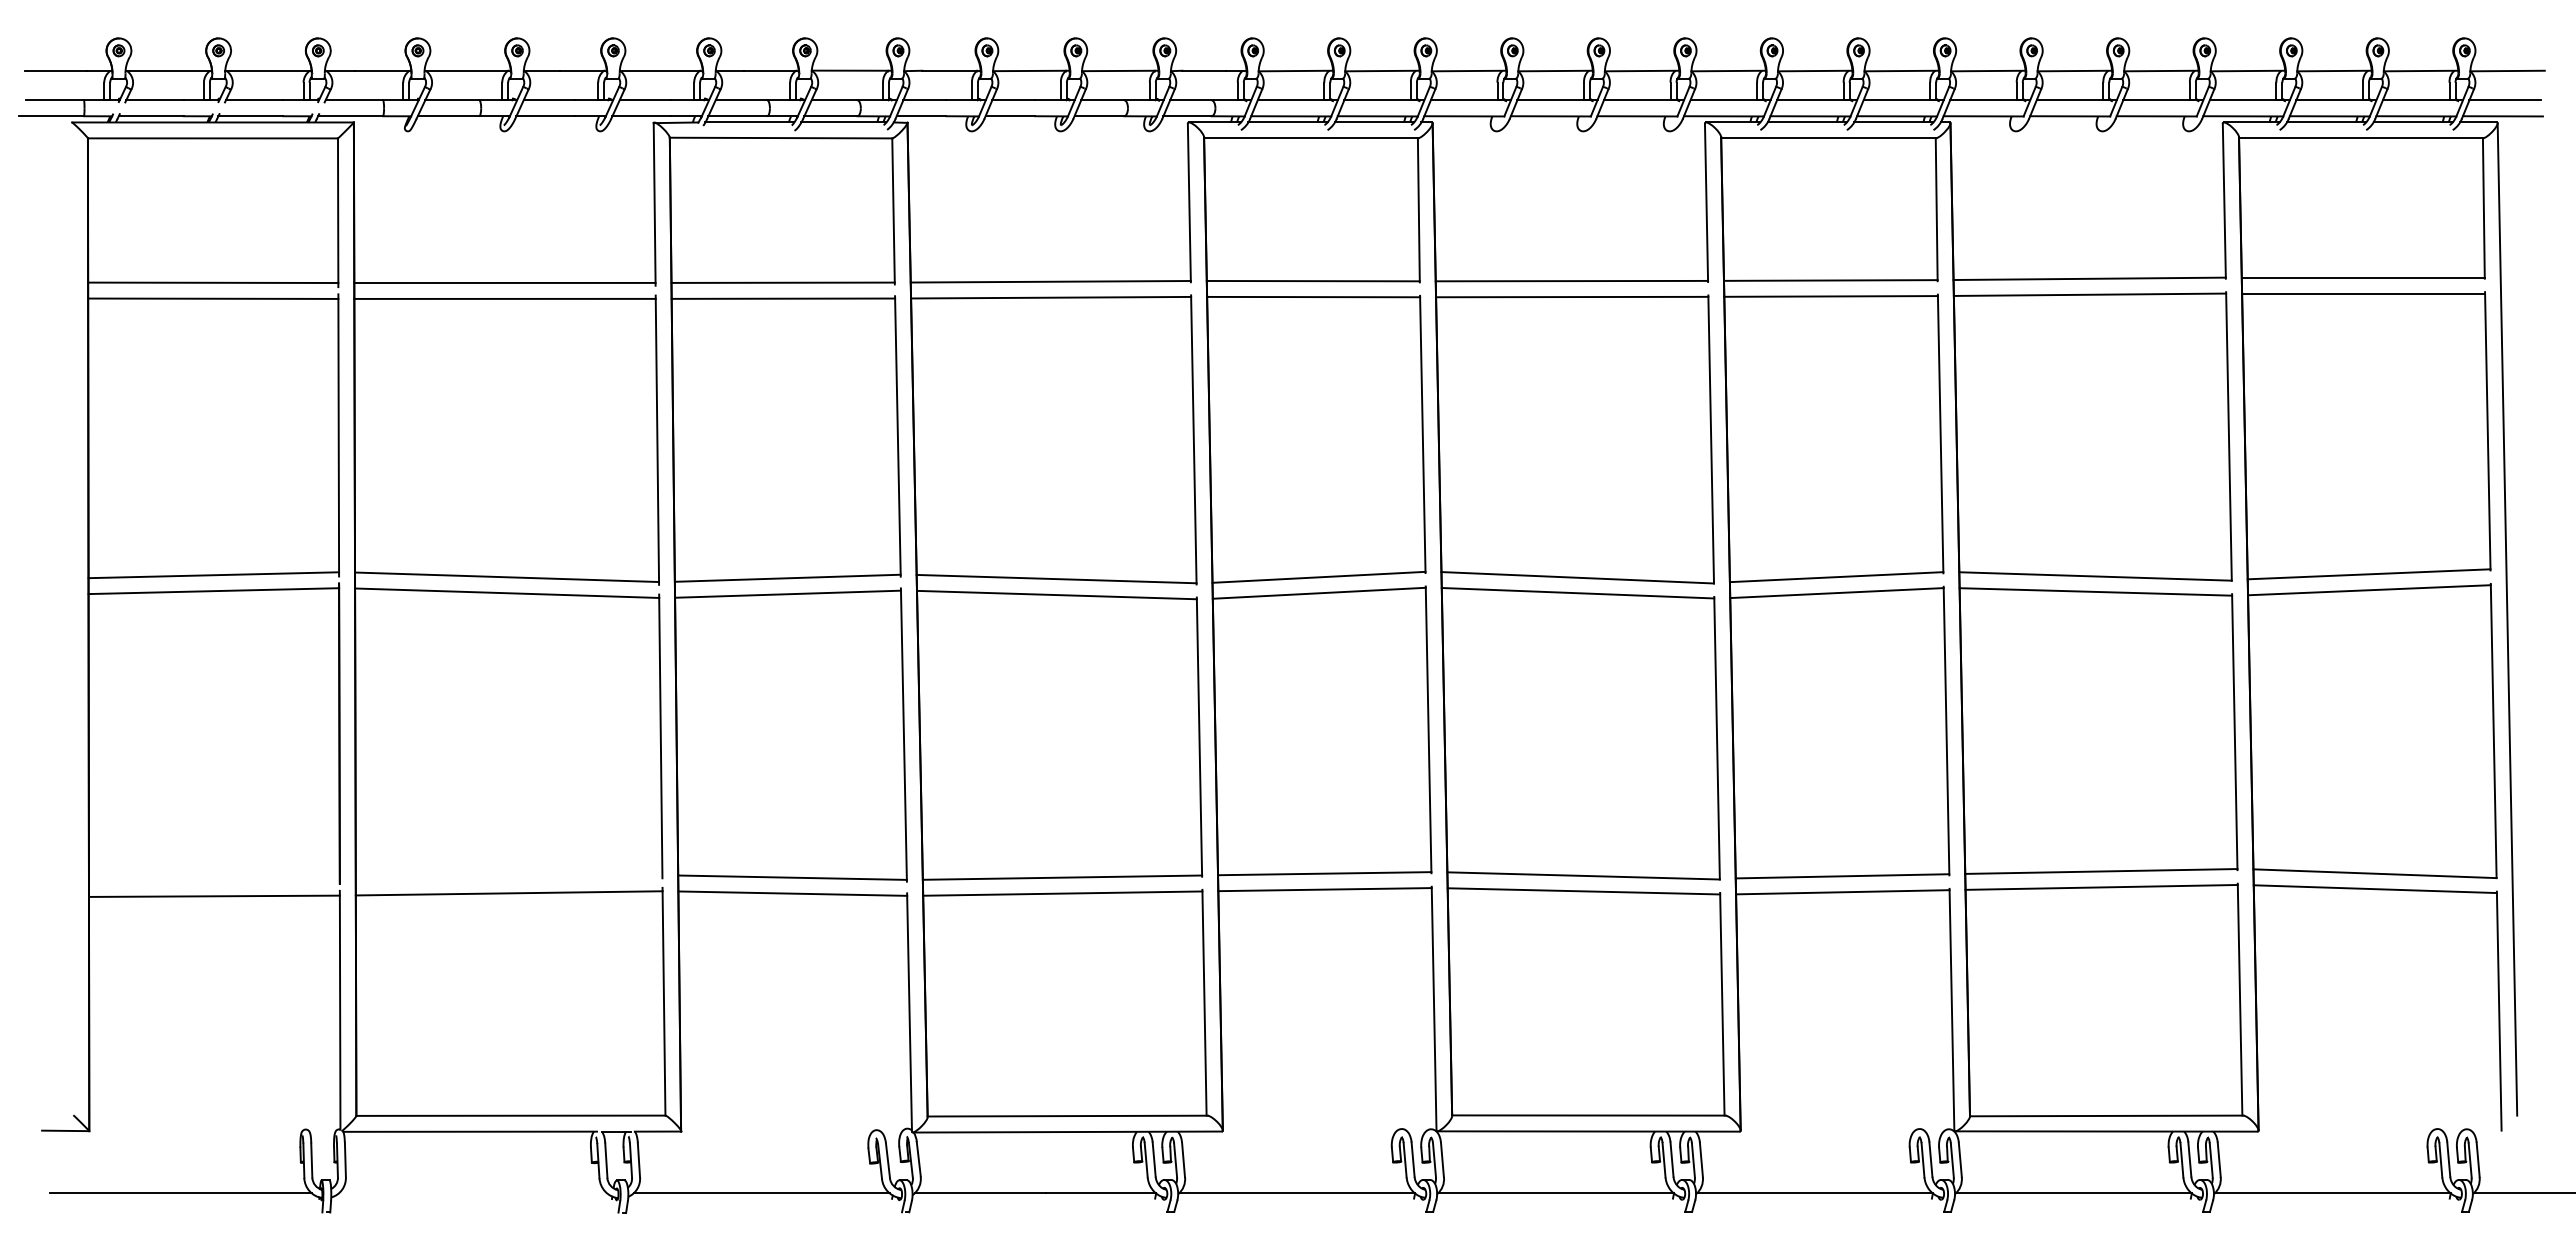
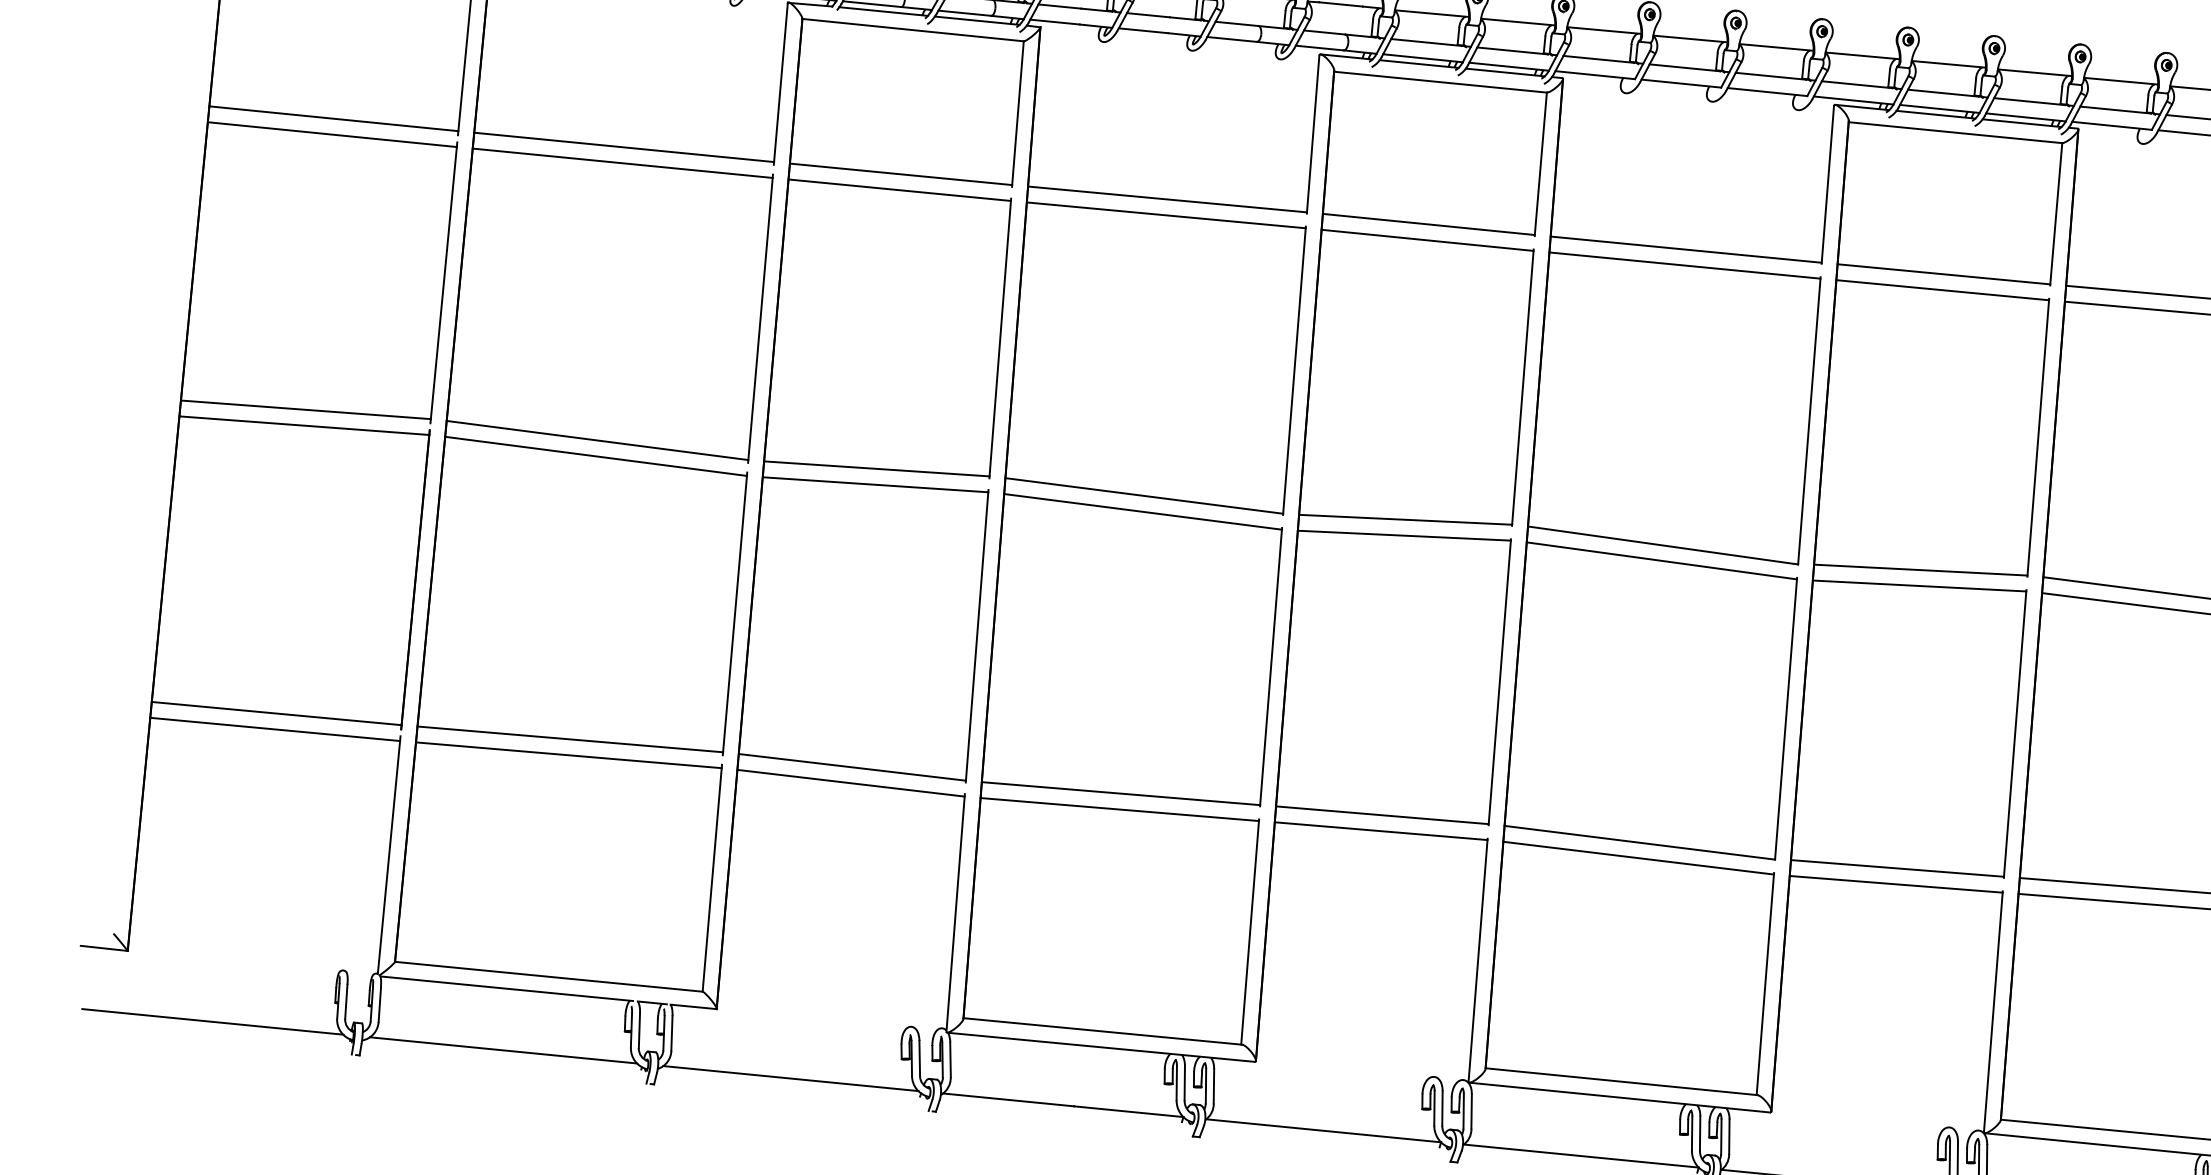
line: (508, 877) -> (569, 739), added
line: (213, 880) -> (275, 713), added
line: (472, 1193) -> (503, 1050), added

